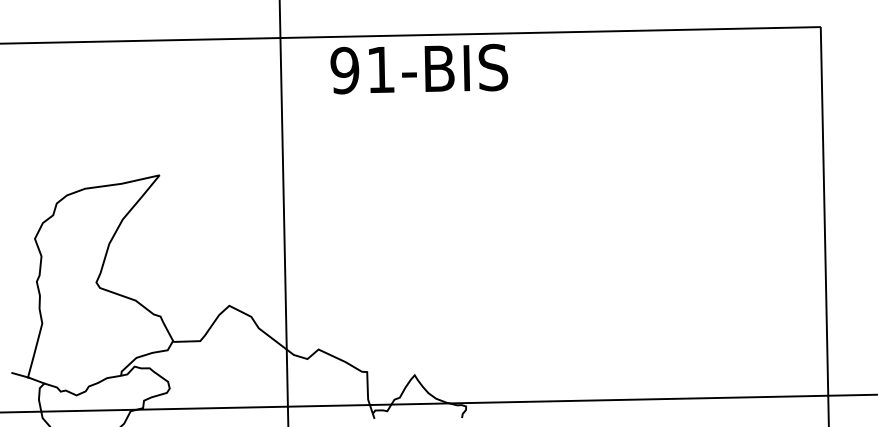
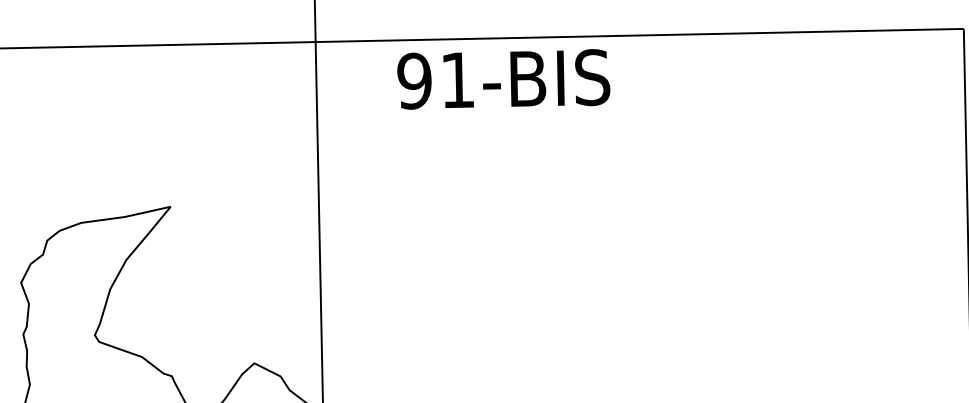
text: (419, 68) -> (504, 78), moved

